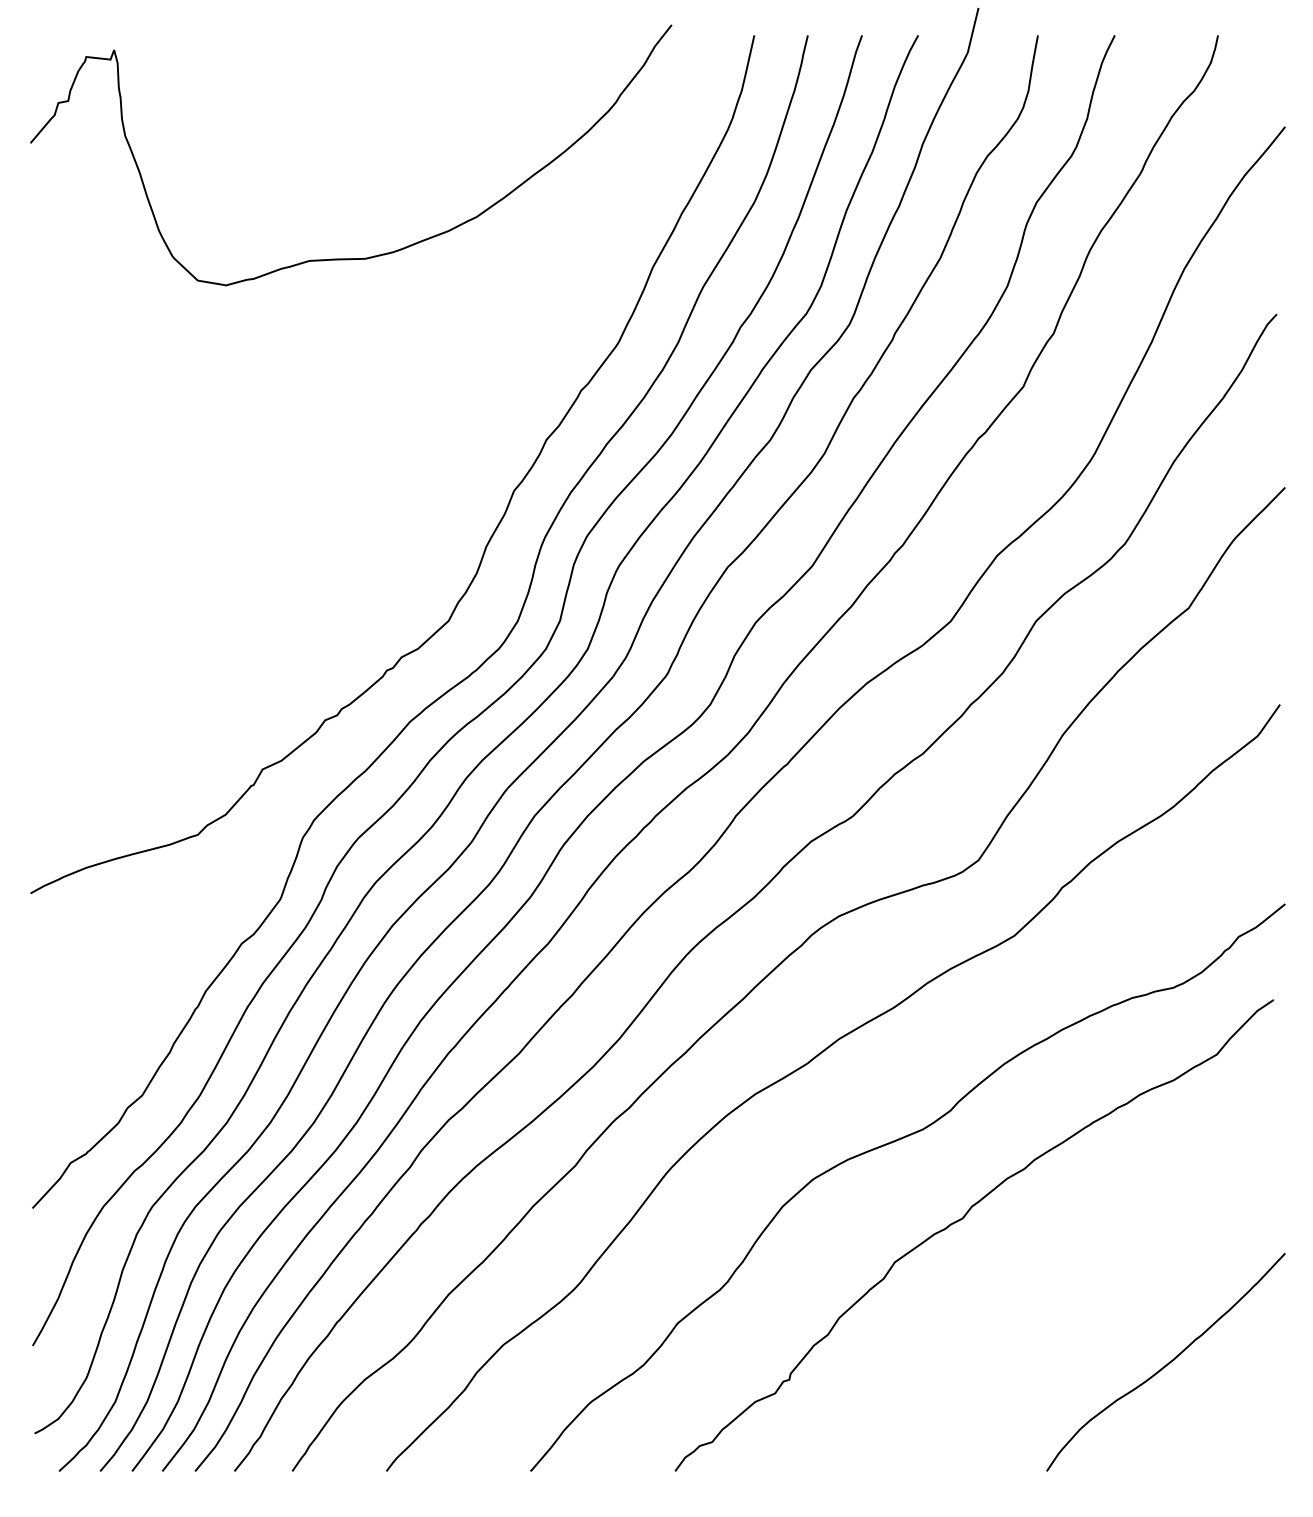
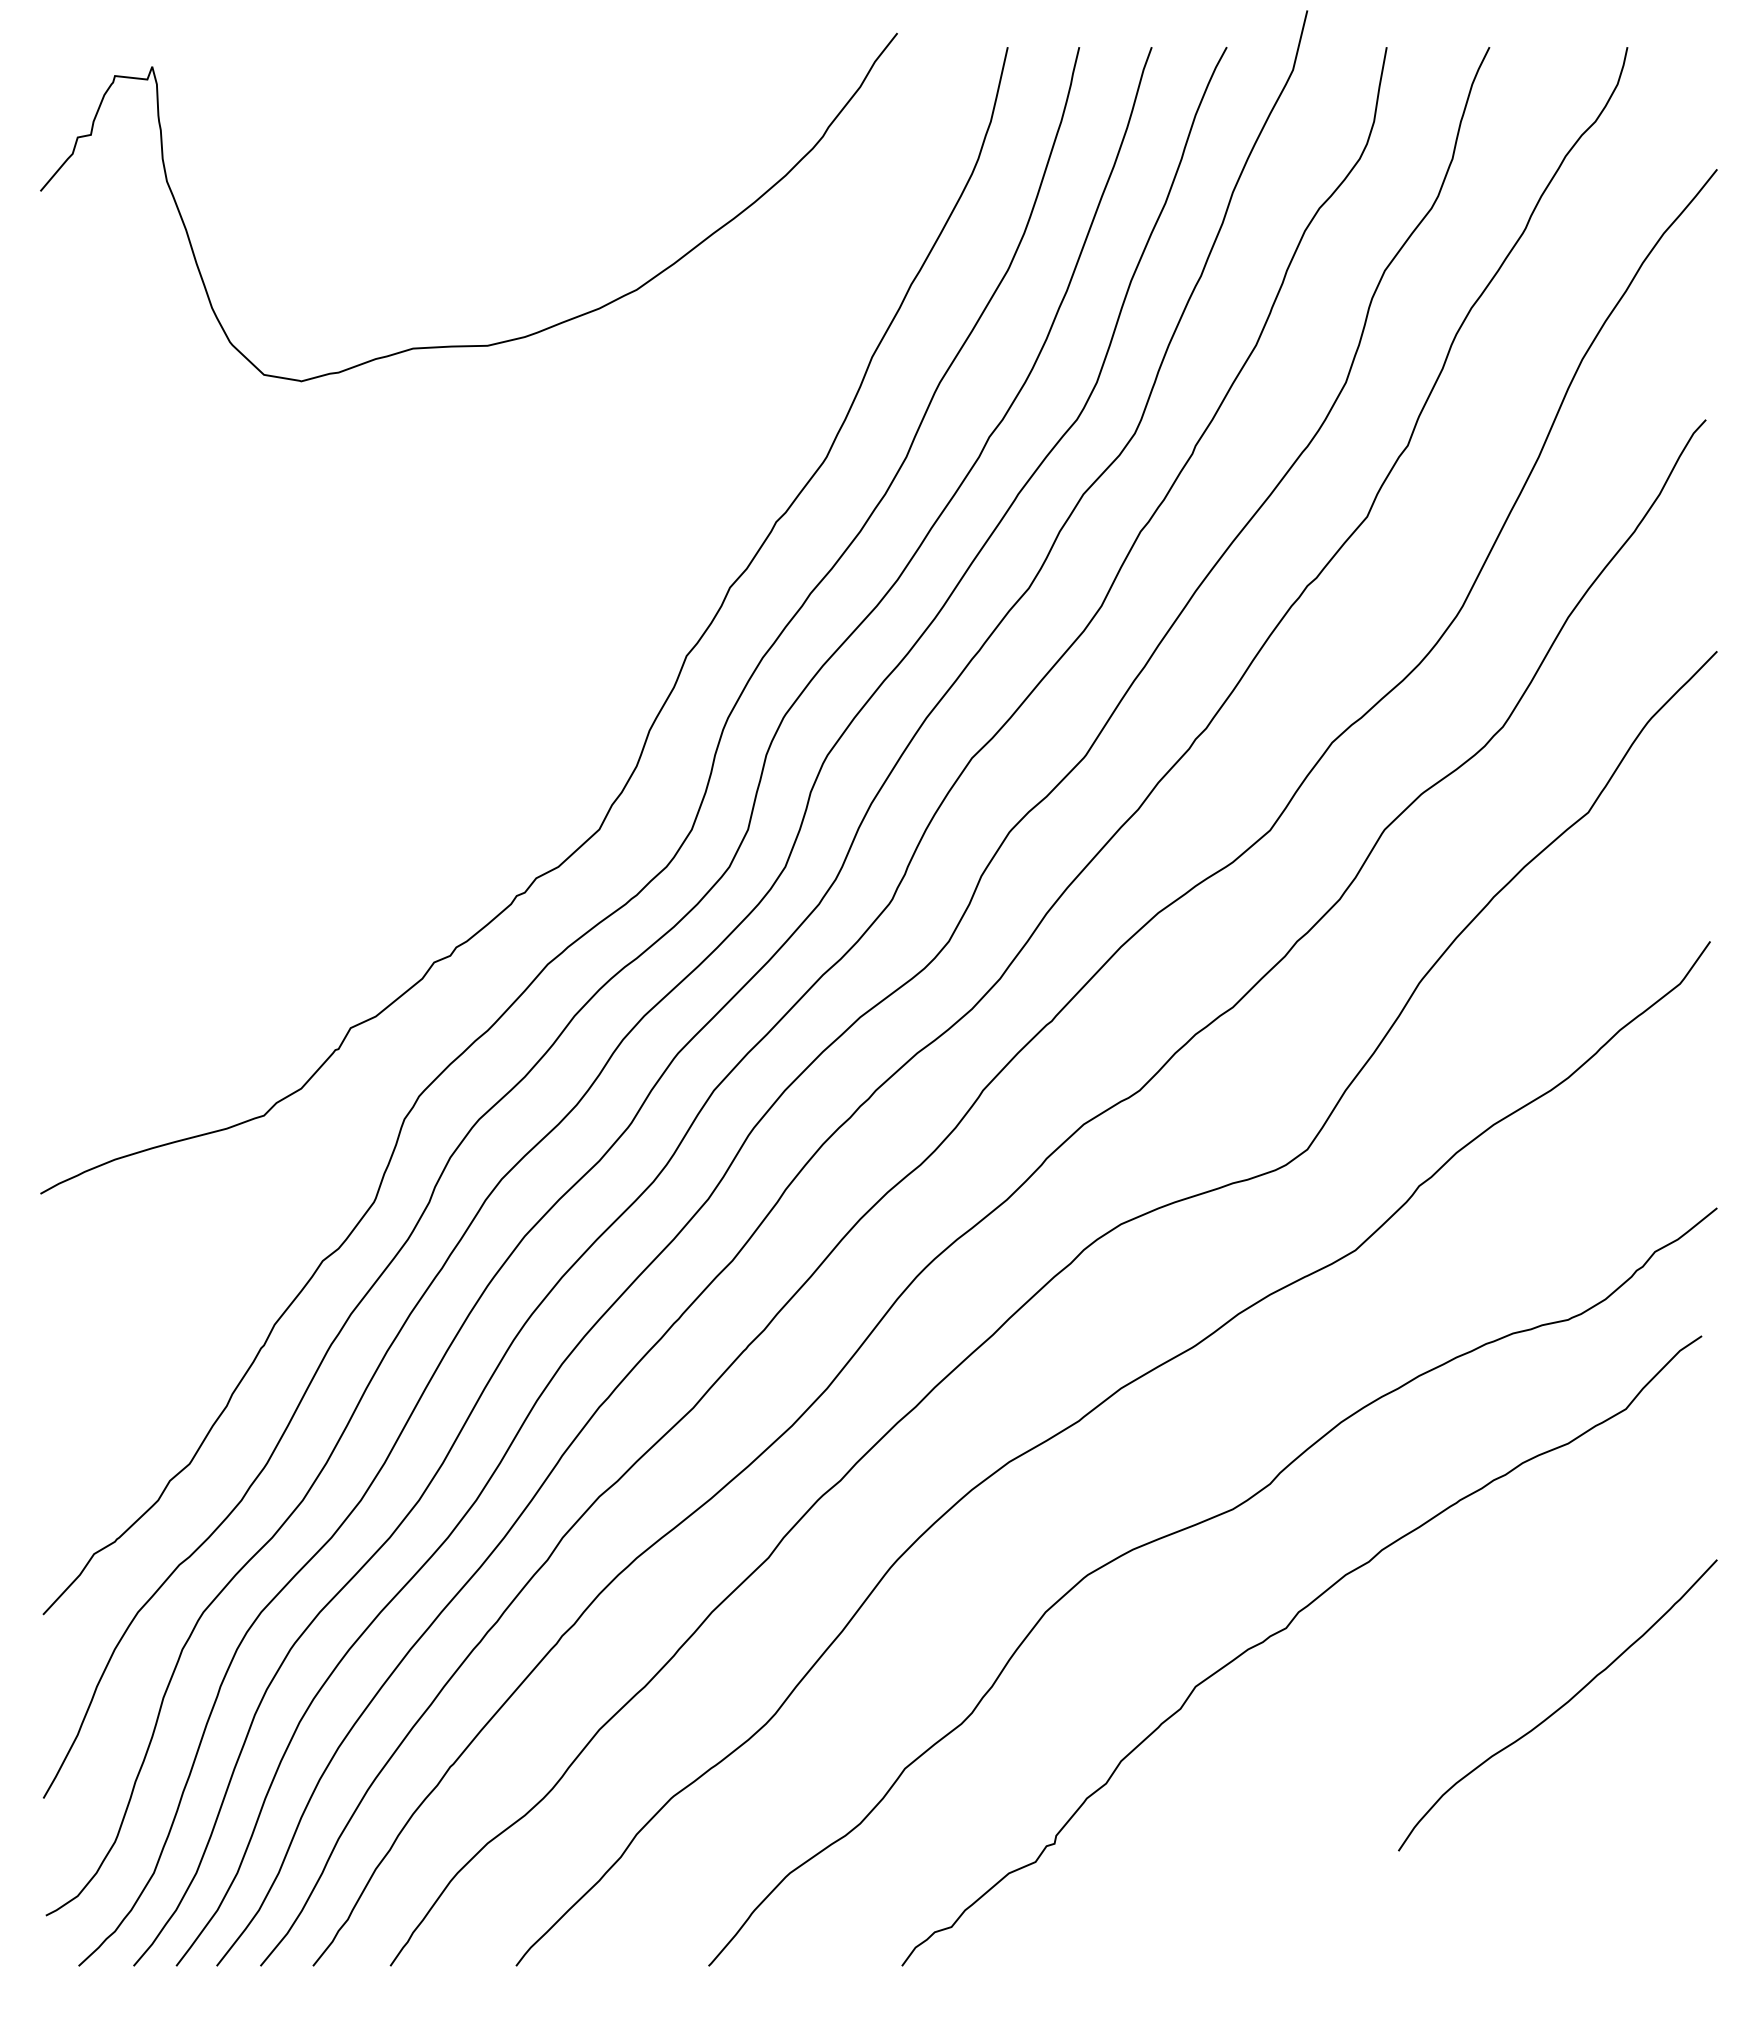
curve: (1167, 1363) -> (1559, 1707), moved

